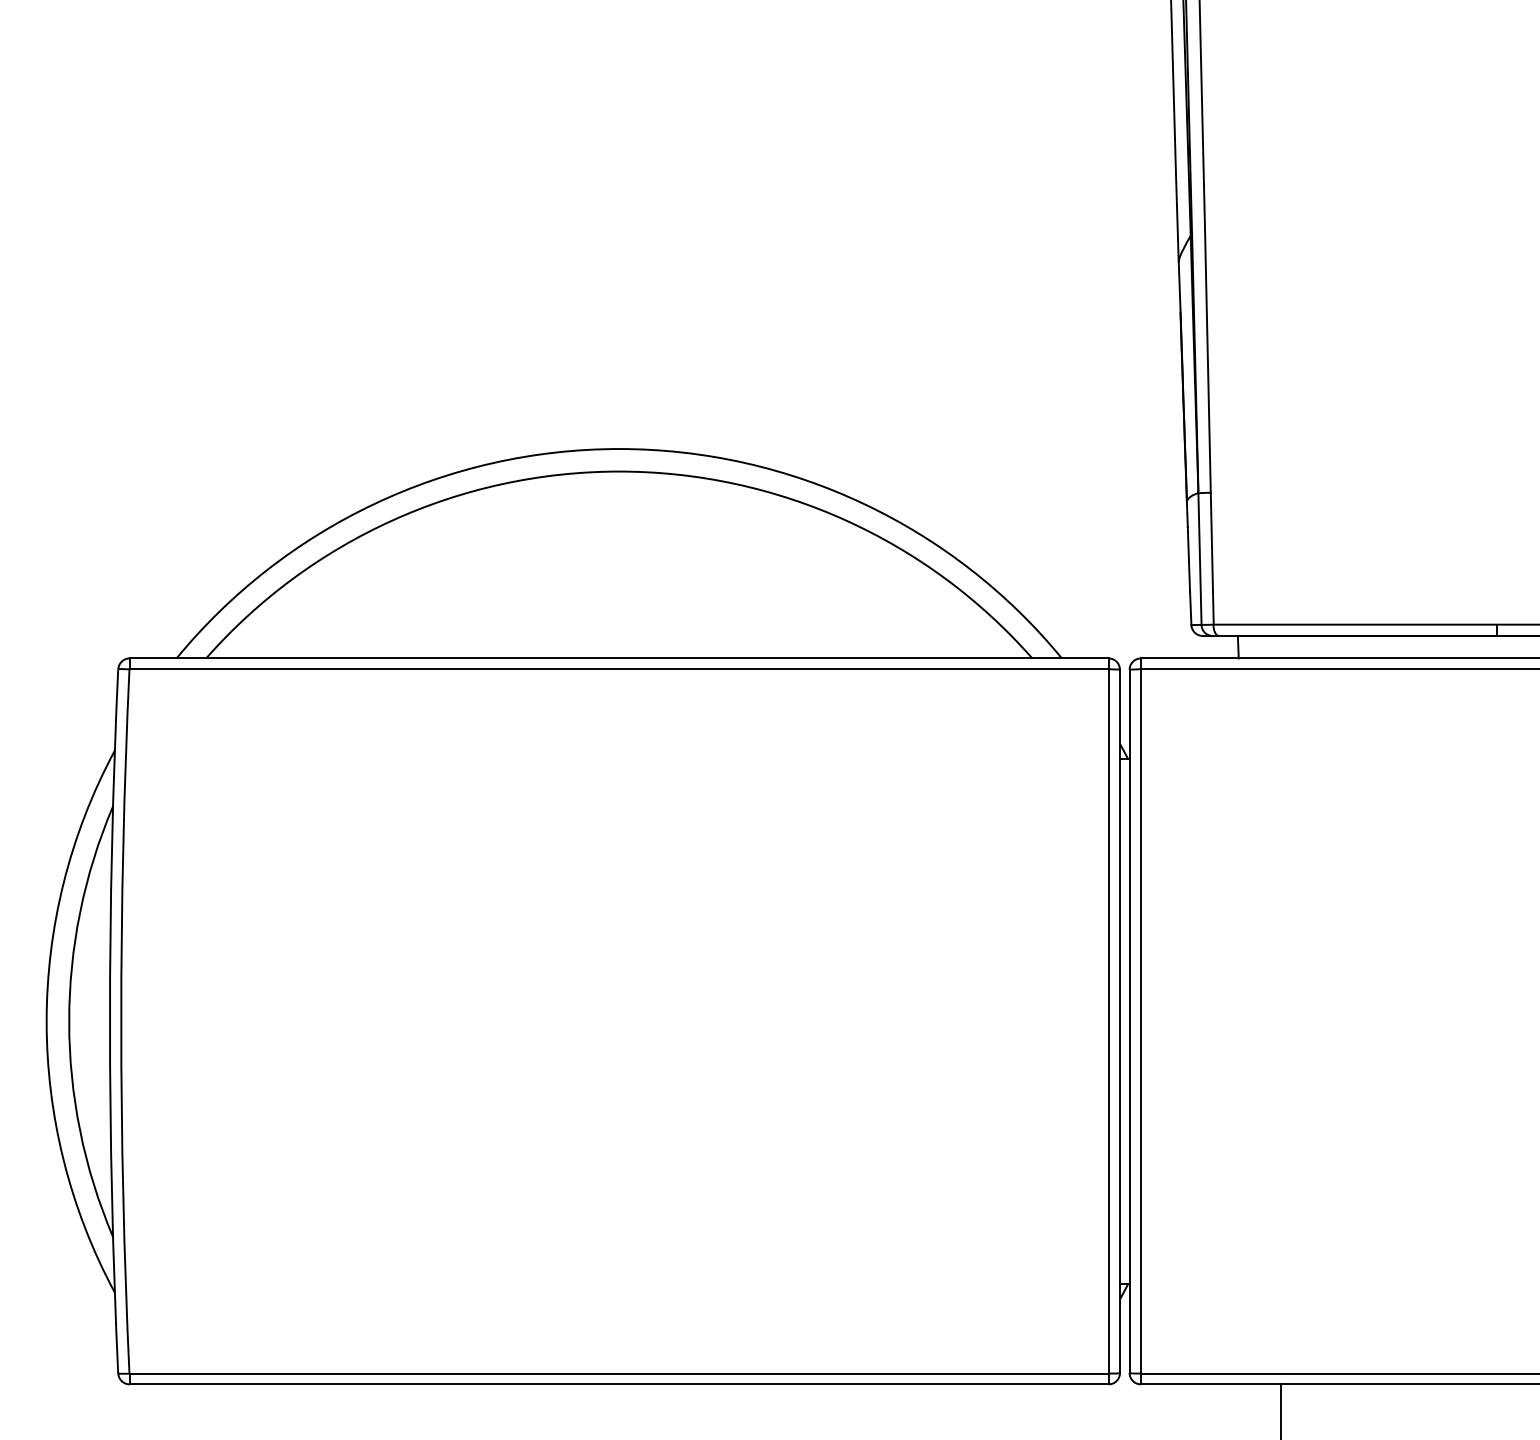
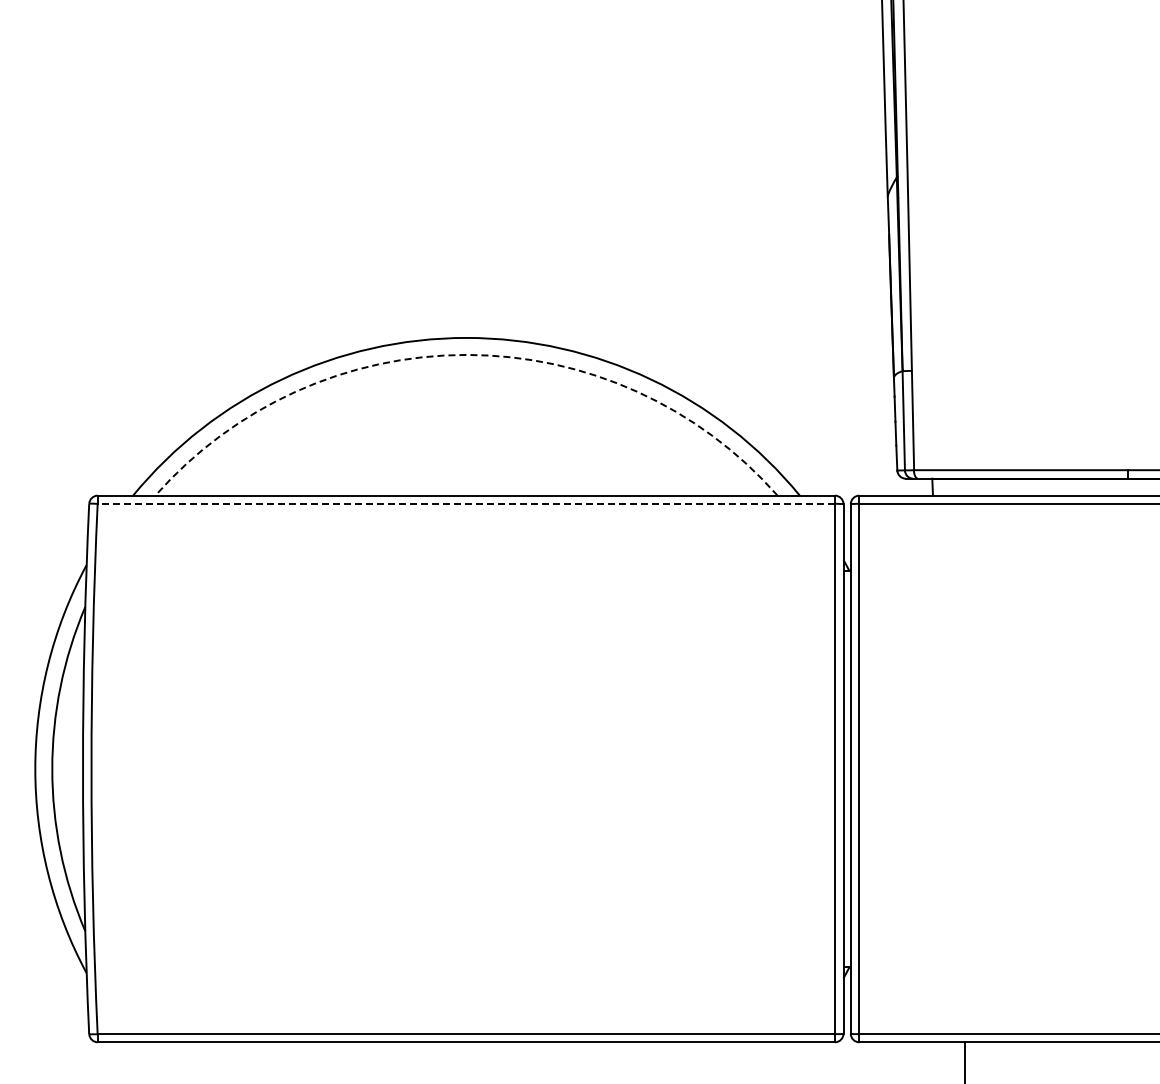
arc: (619, 470) -> (466, 354), solid -> dashed
line: (619, 668) -> (466, 503), solid -> dashed

